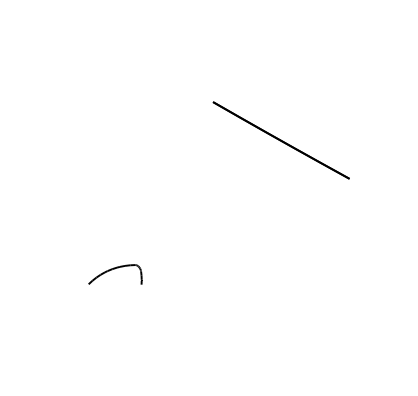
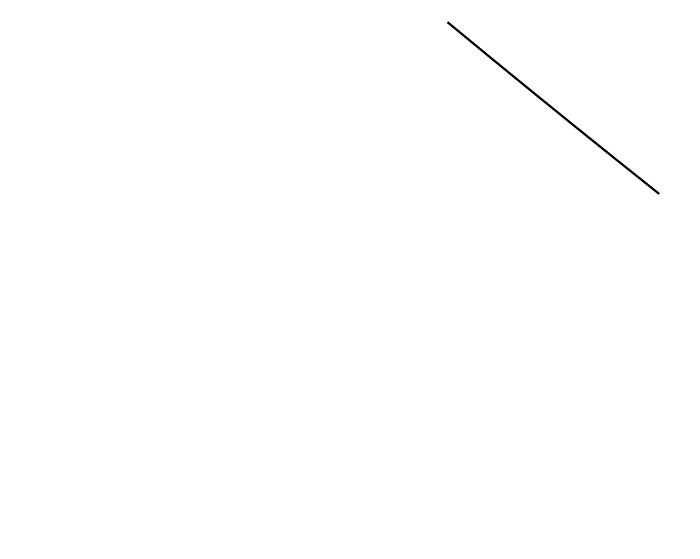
part: (115, 274) -> (229, 289), removed

